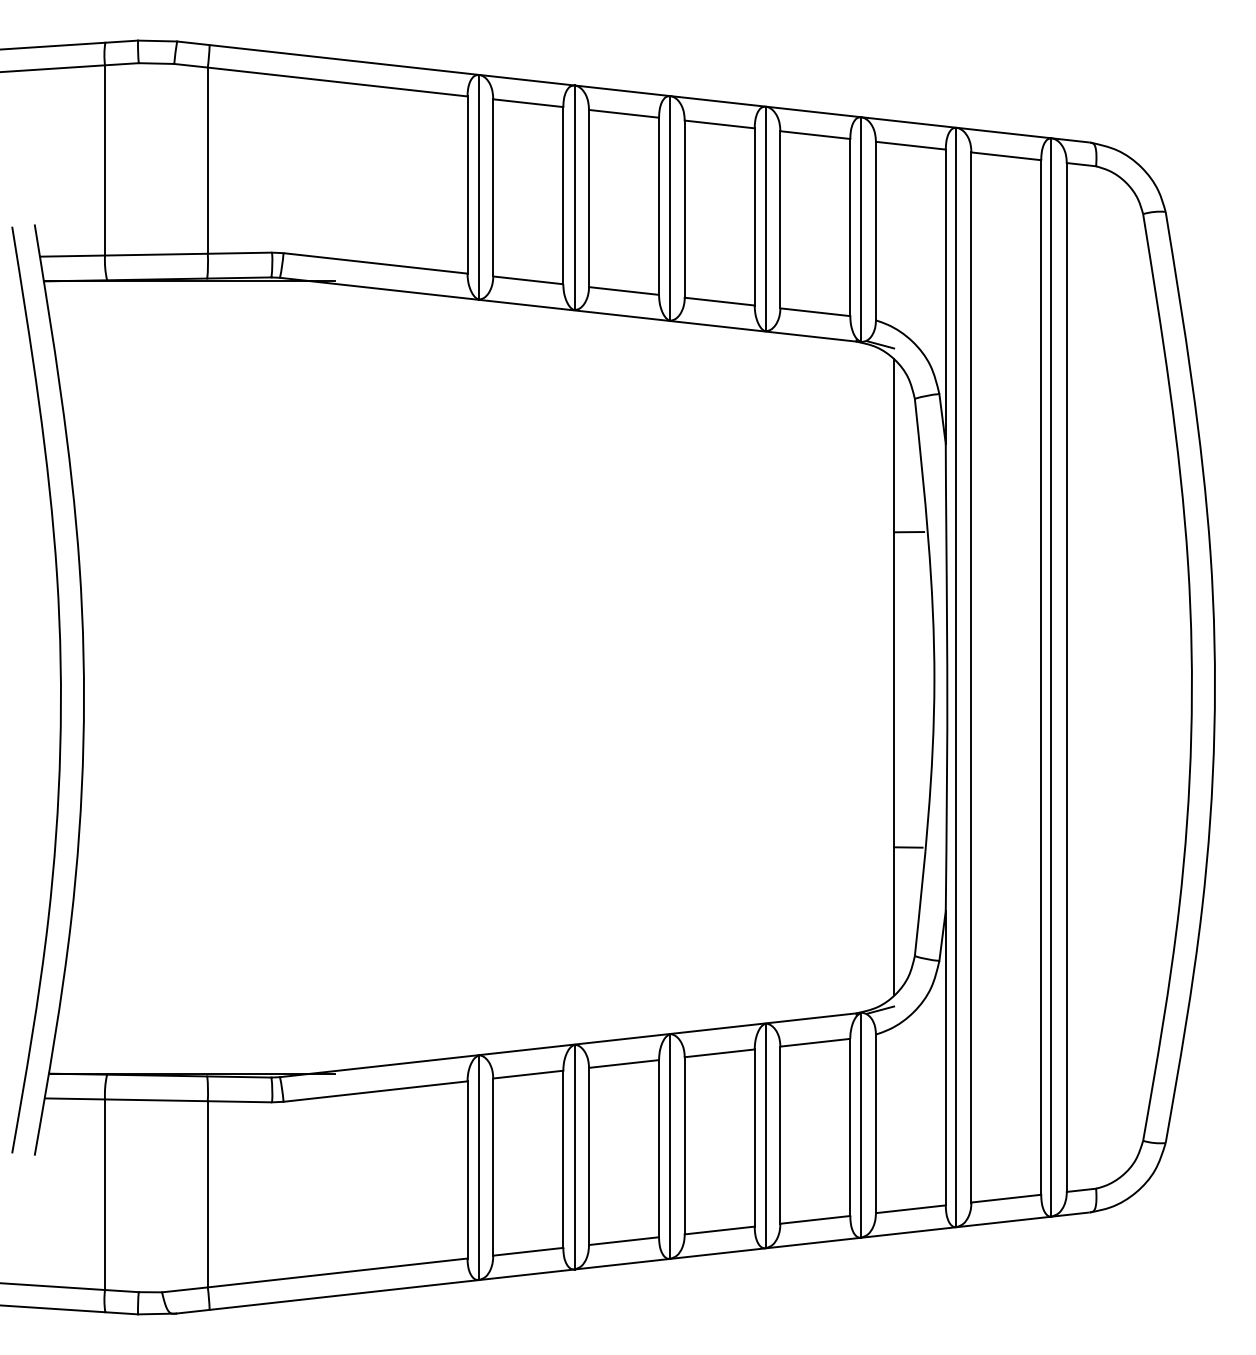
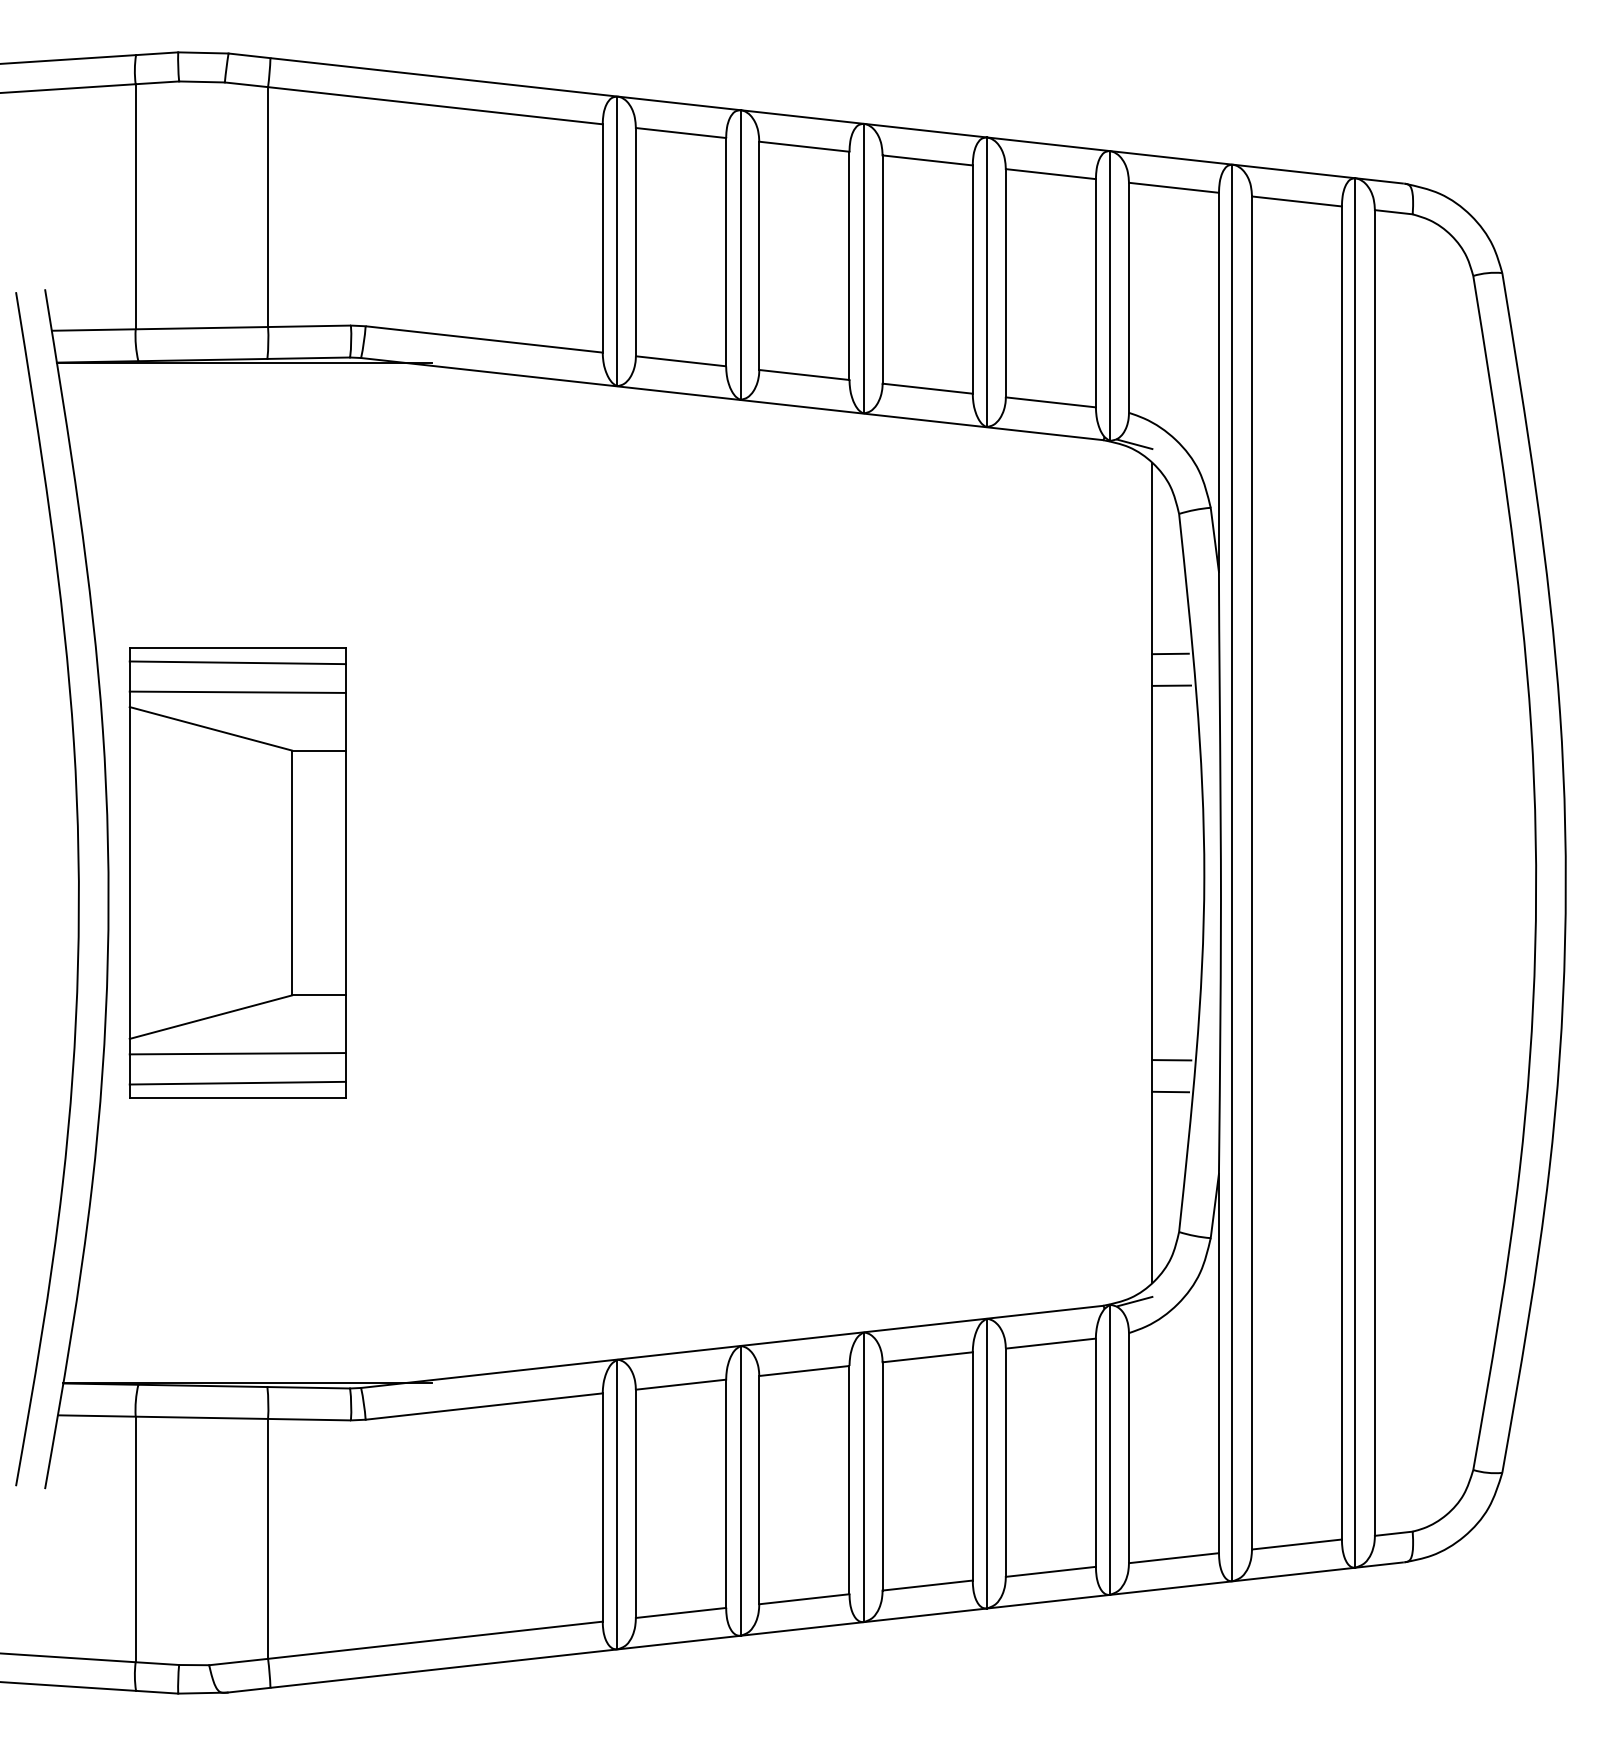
line: (908, 507) -> (1170, 653), added
part: (184, 677) -> (237, 872), added
line: (908, 823) -> (1171, 1060), added

